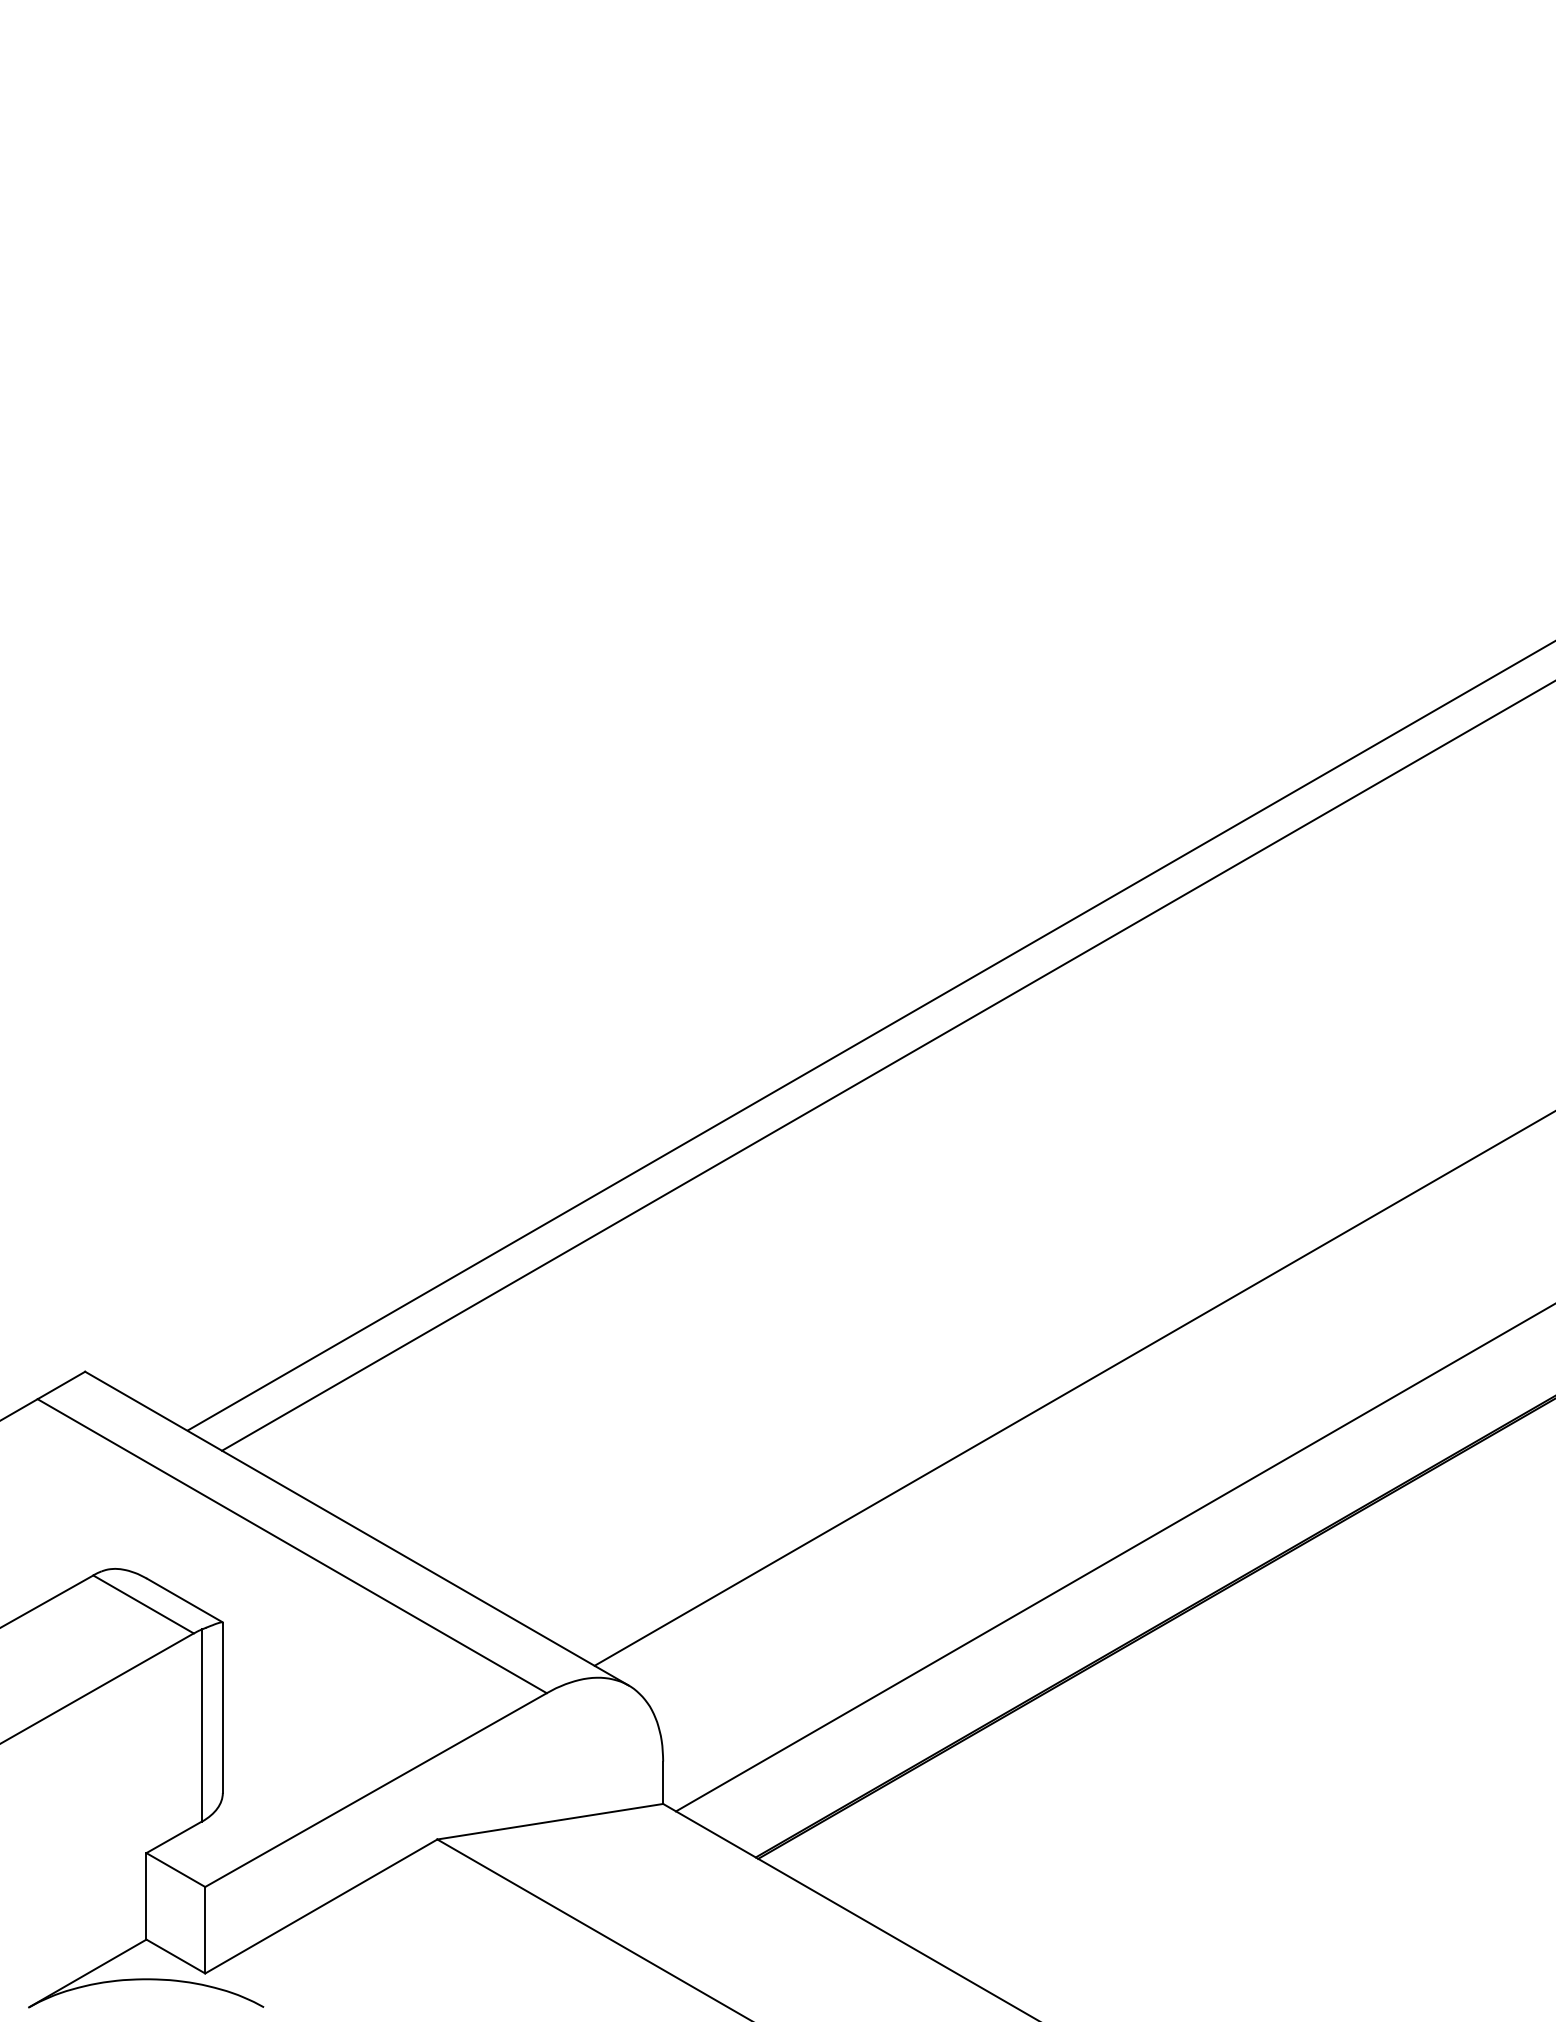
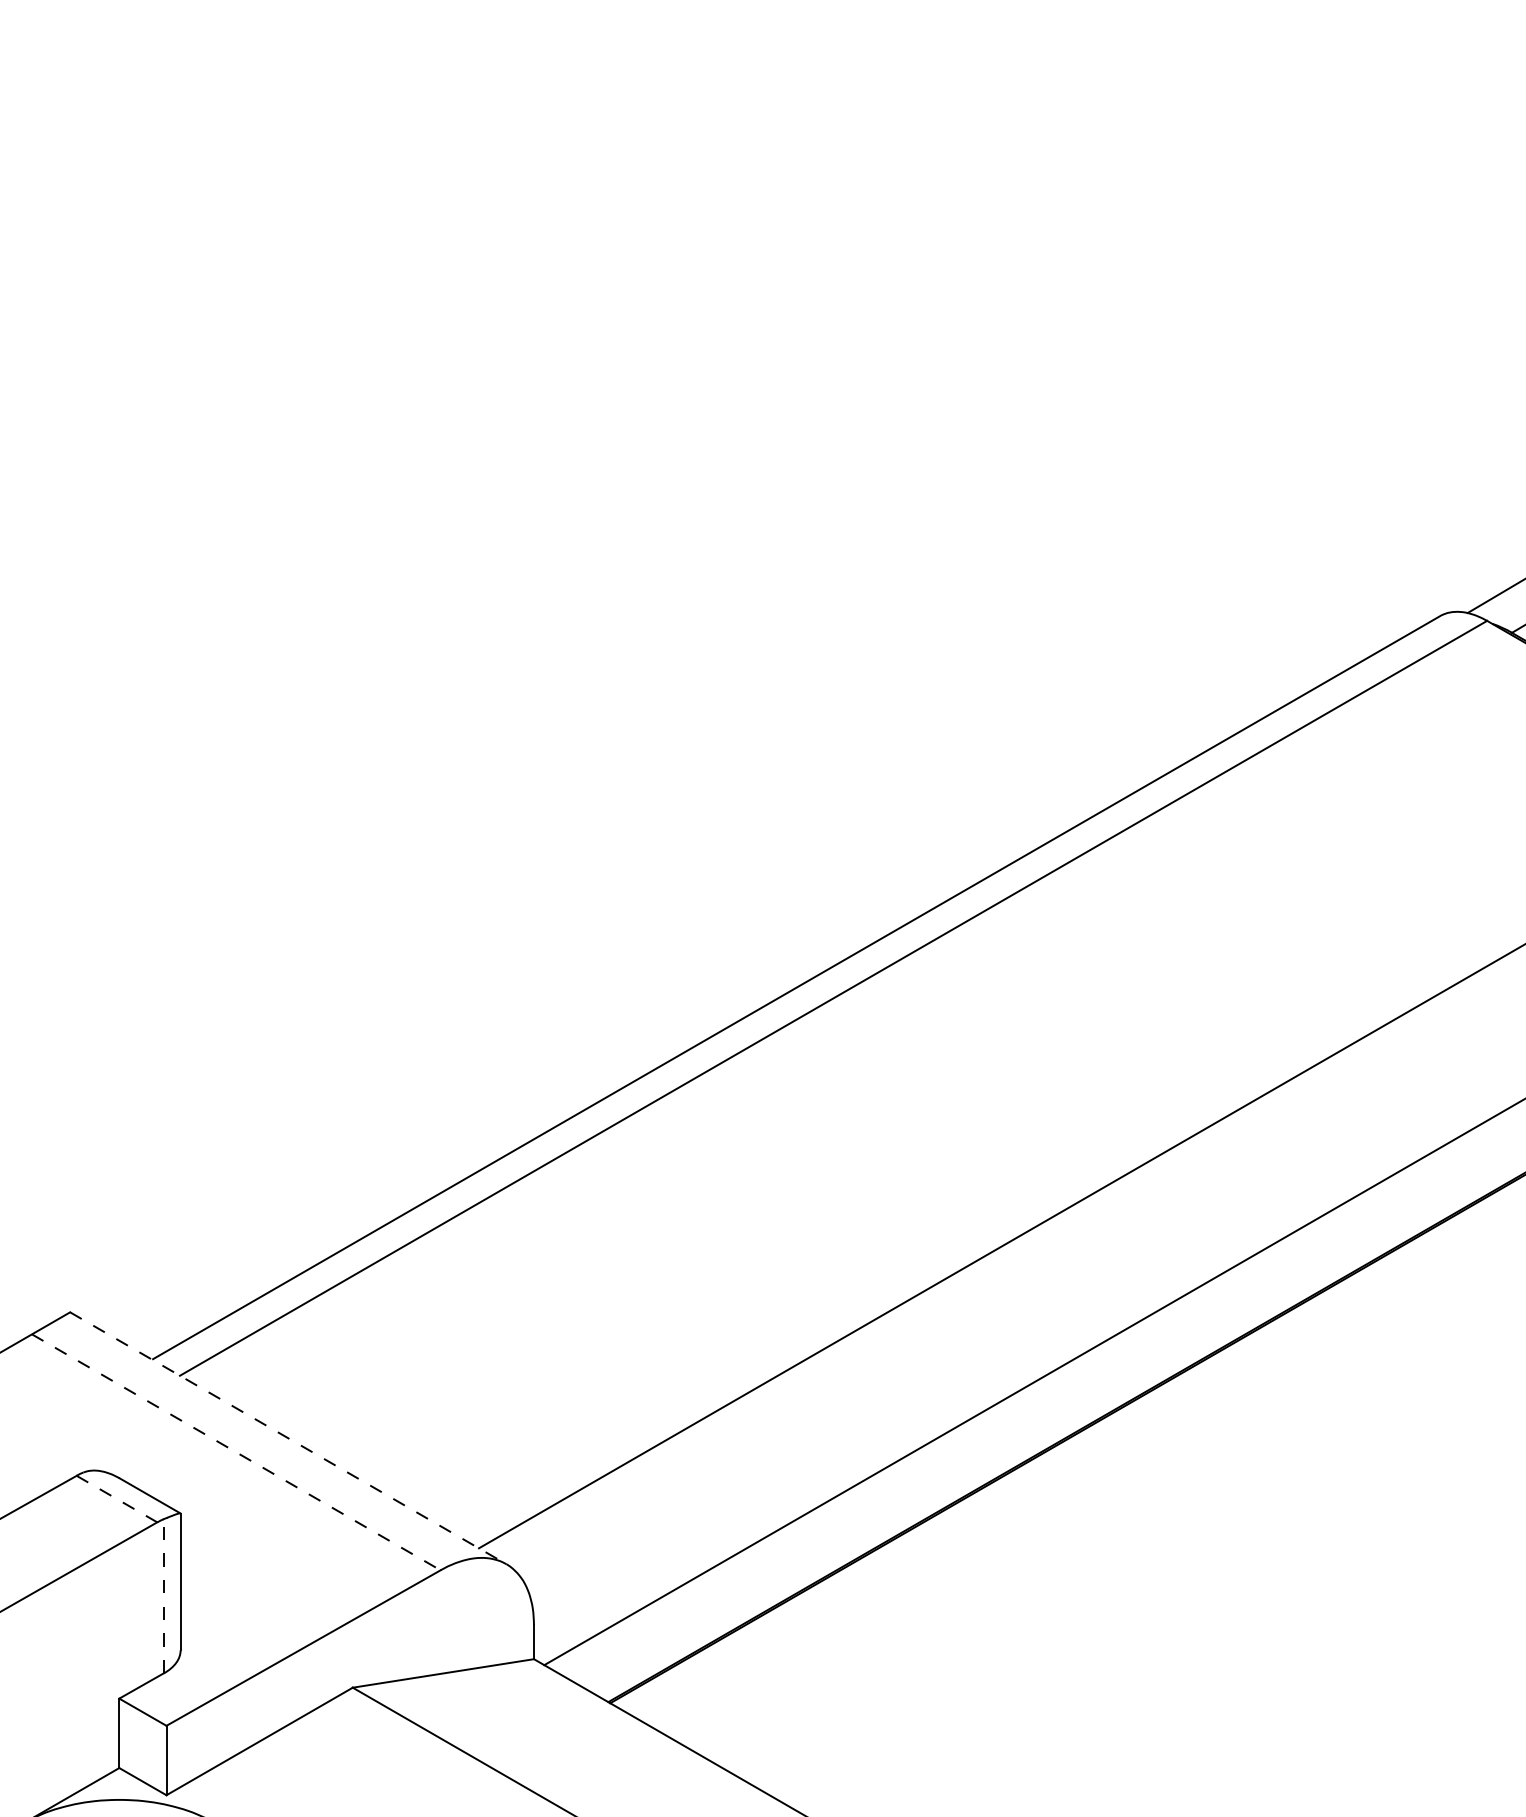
line: (357, 1528) -> (288, 1438), solid -> dashed
line: (292, 1546) -> (236, 1452), solid -> dashed
line: (144, 1604) -> (117, 1499), solid -> dashed
line: (201, 1724) -> (163, 1595), solid -> dashed

